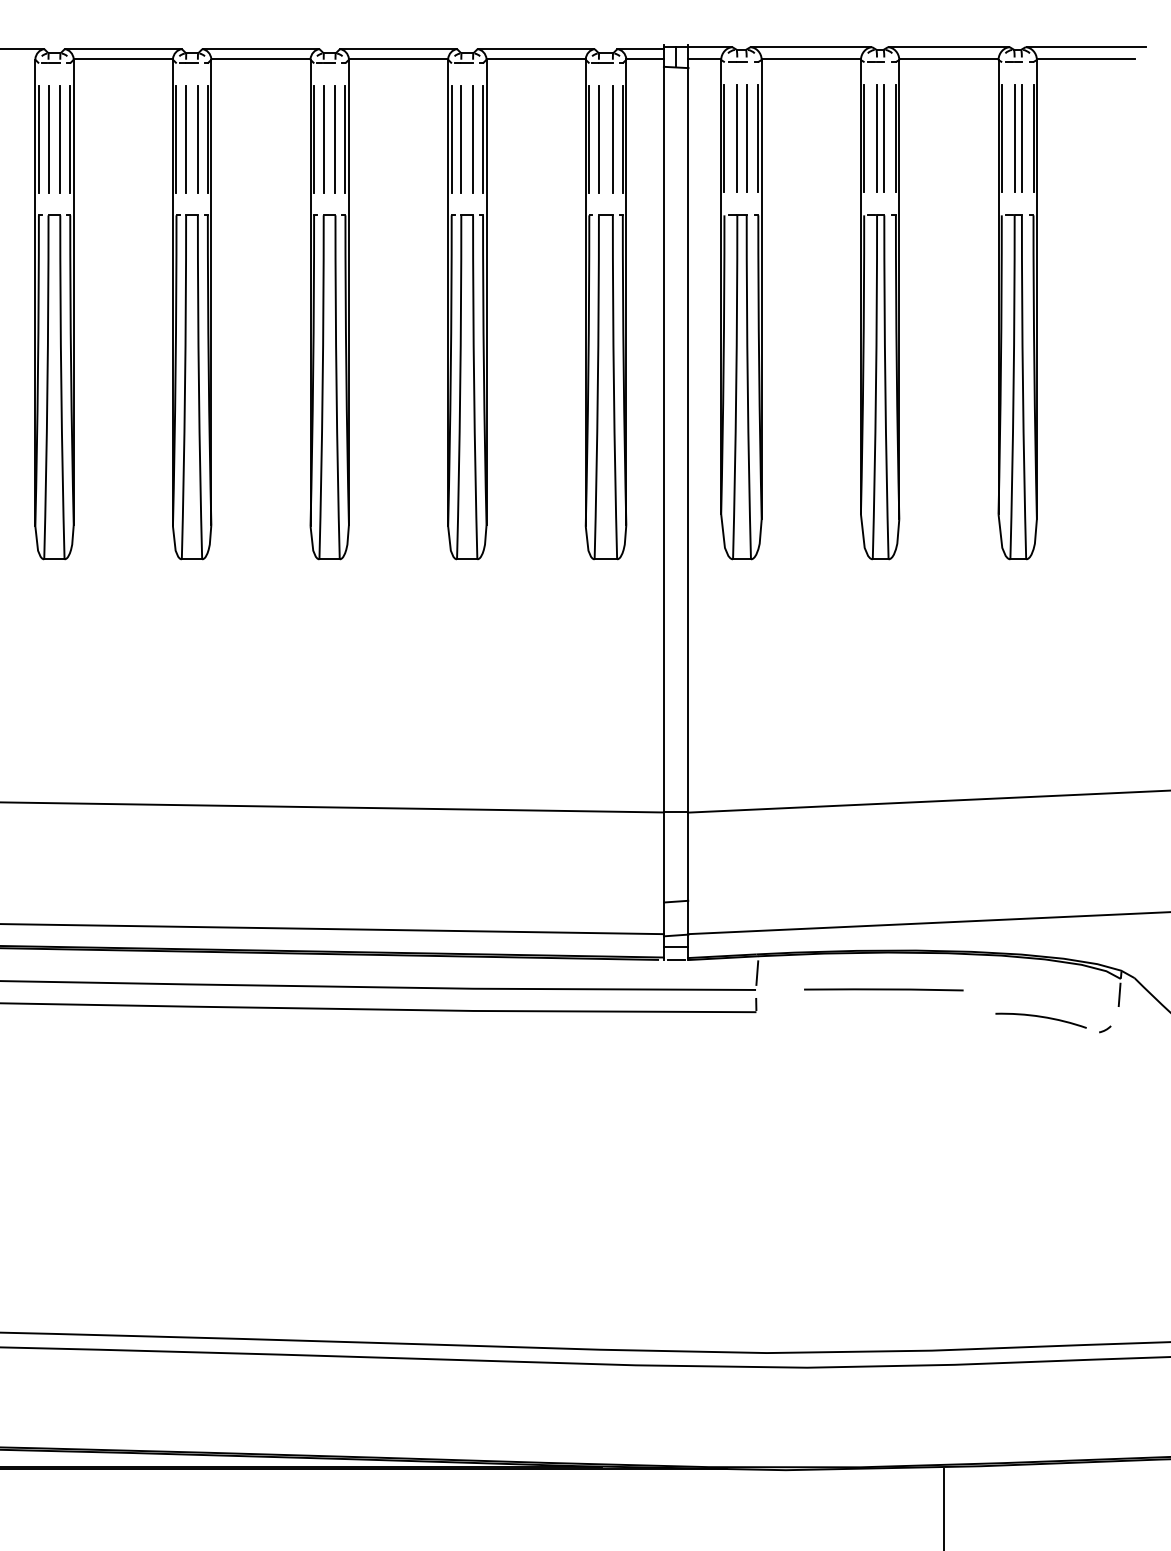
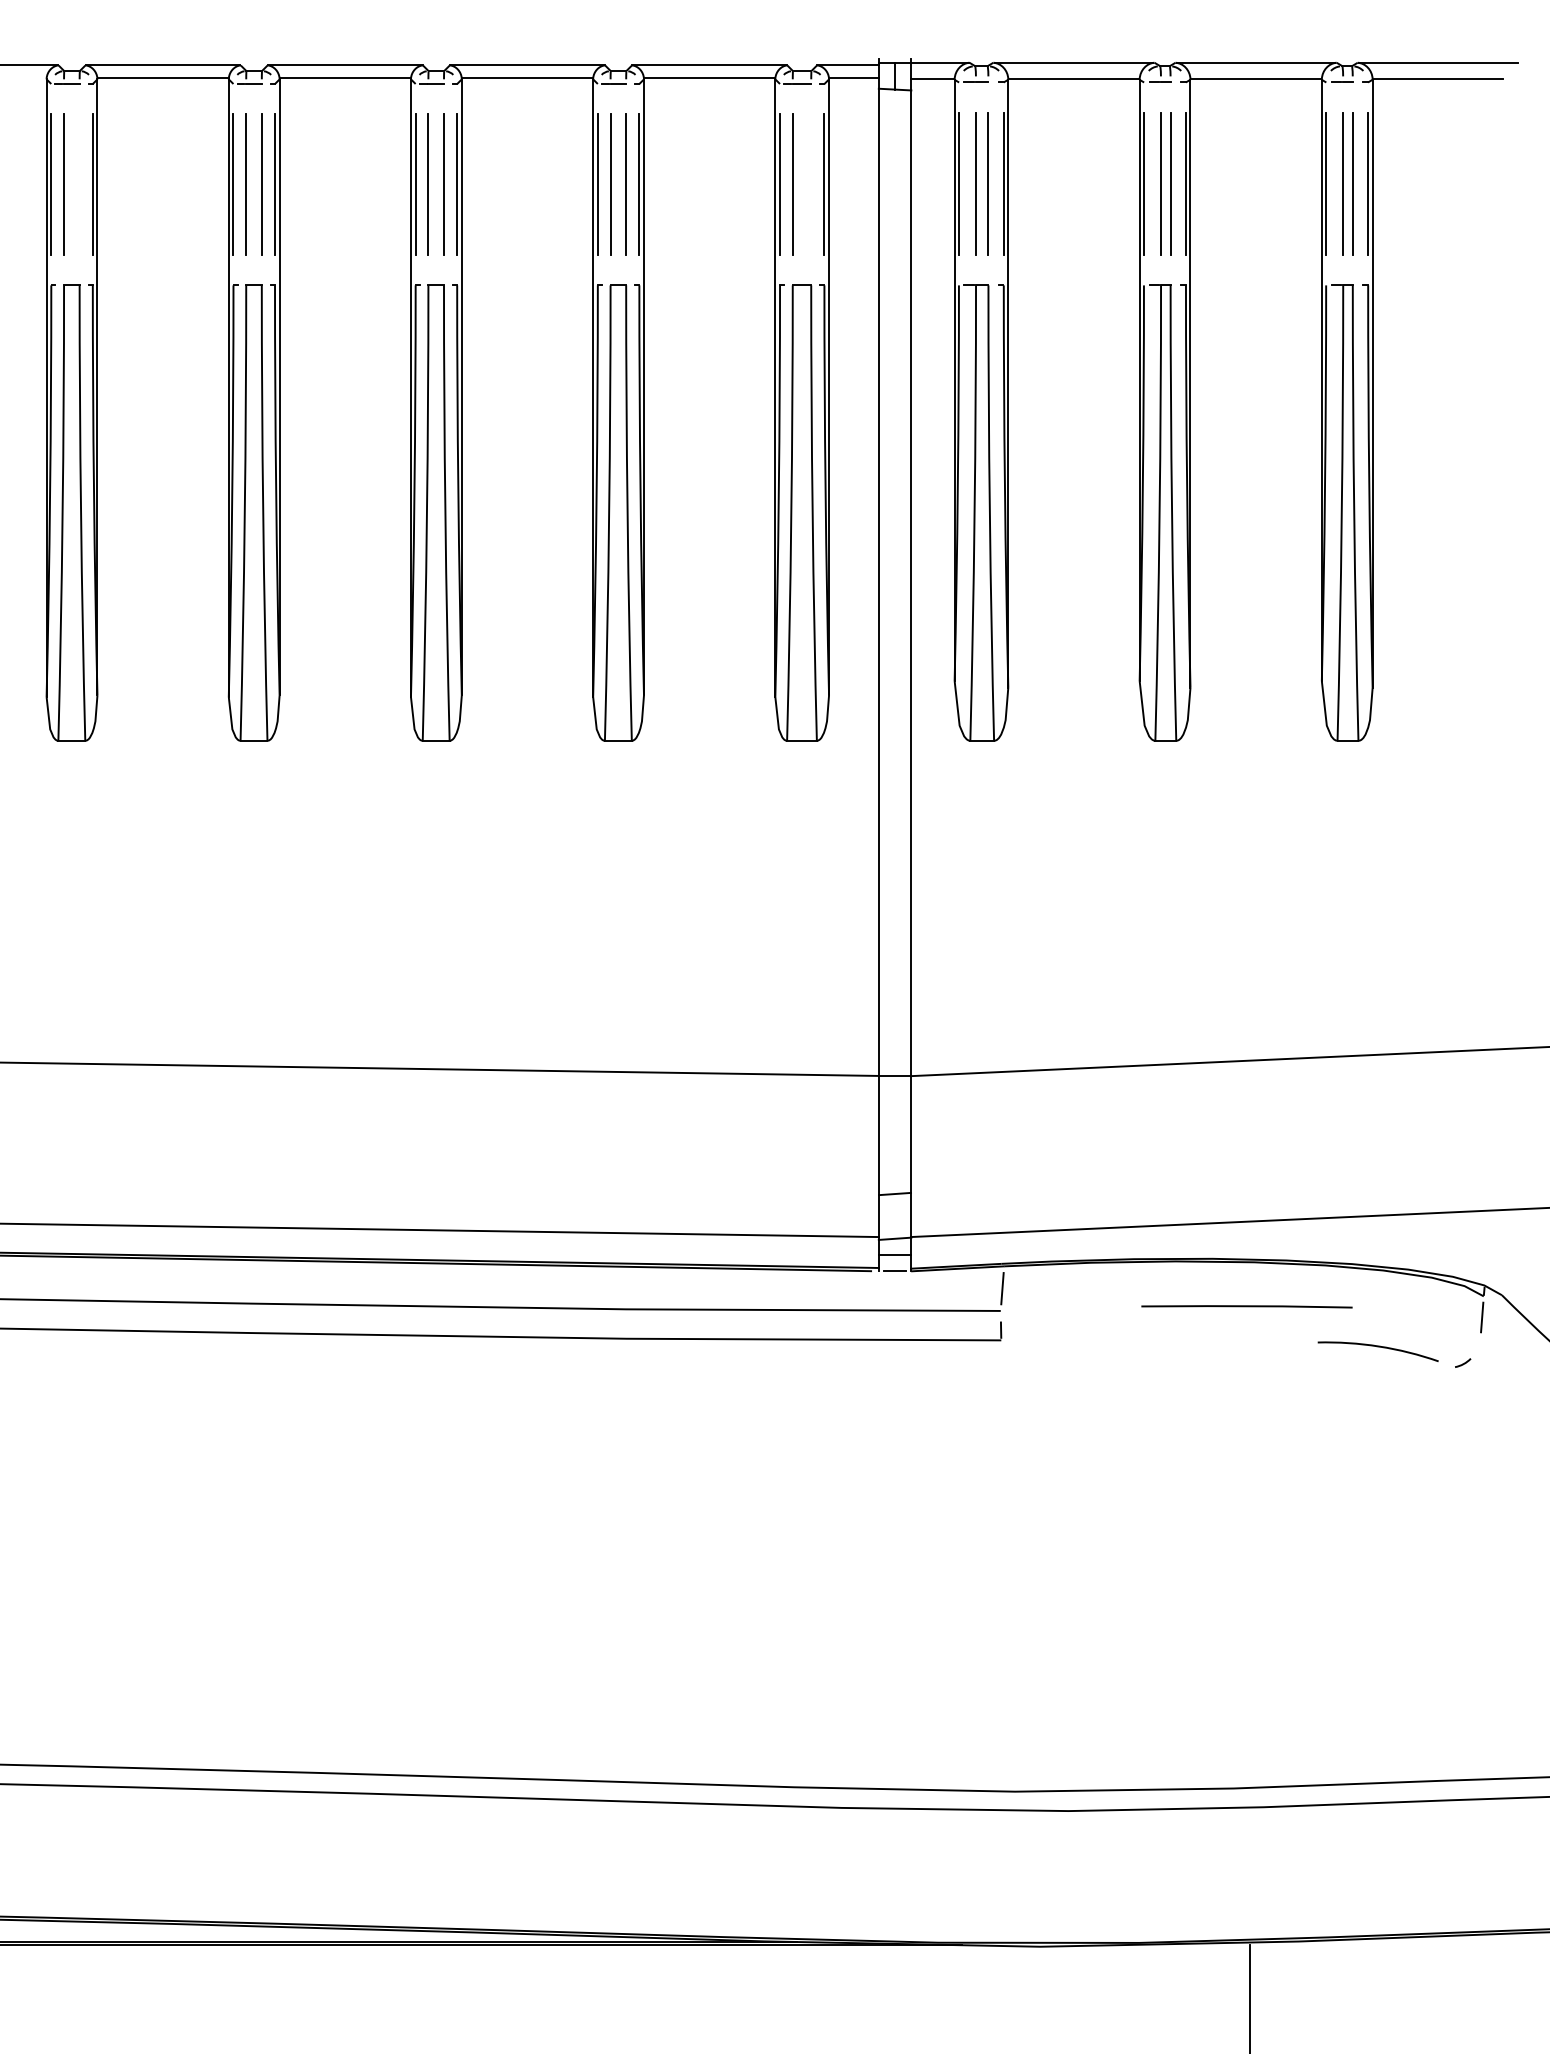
line: (60, 139) -> (79, 184), removed
line: (613, 139) -> (811, 184), removed
line: (883, 989) -> (1246, 1306), moved

